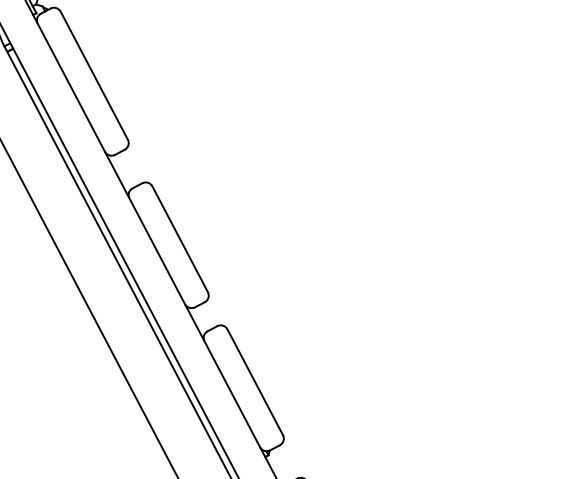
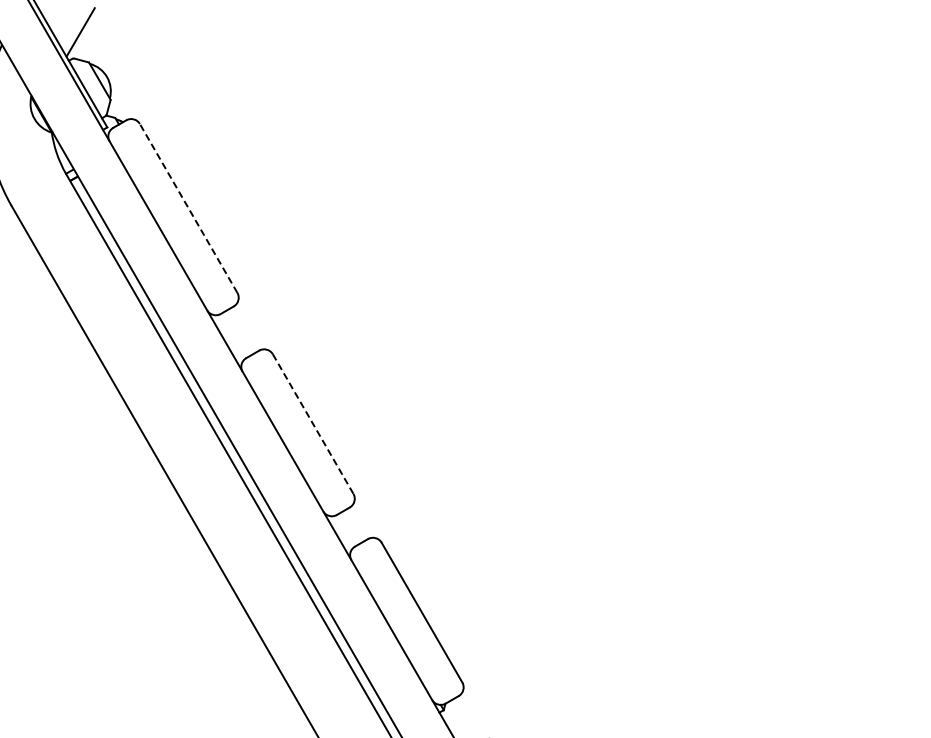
line: (94, 75) -> (188, 208), solid -> dashed
line: (180, 239) -> (313, 424), solid -> dashed

